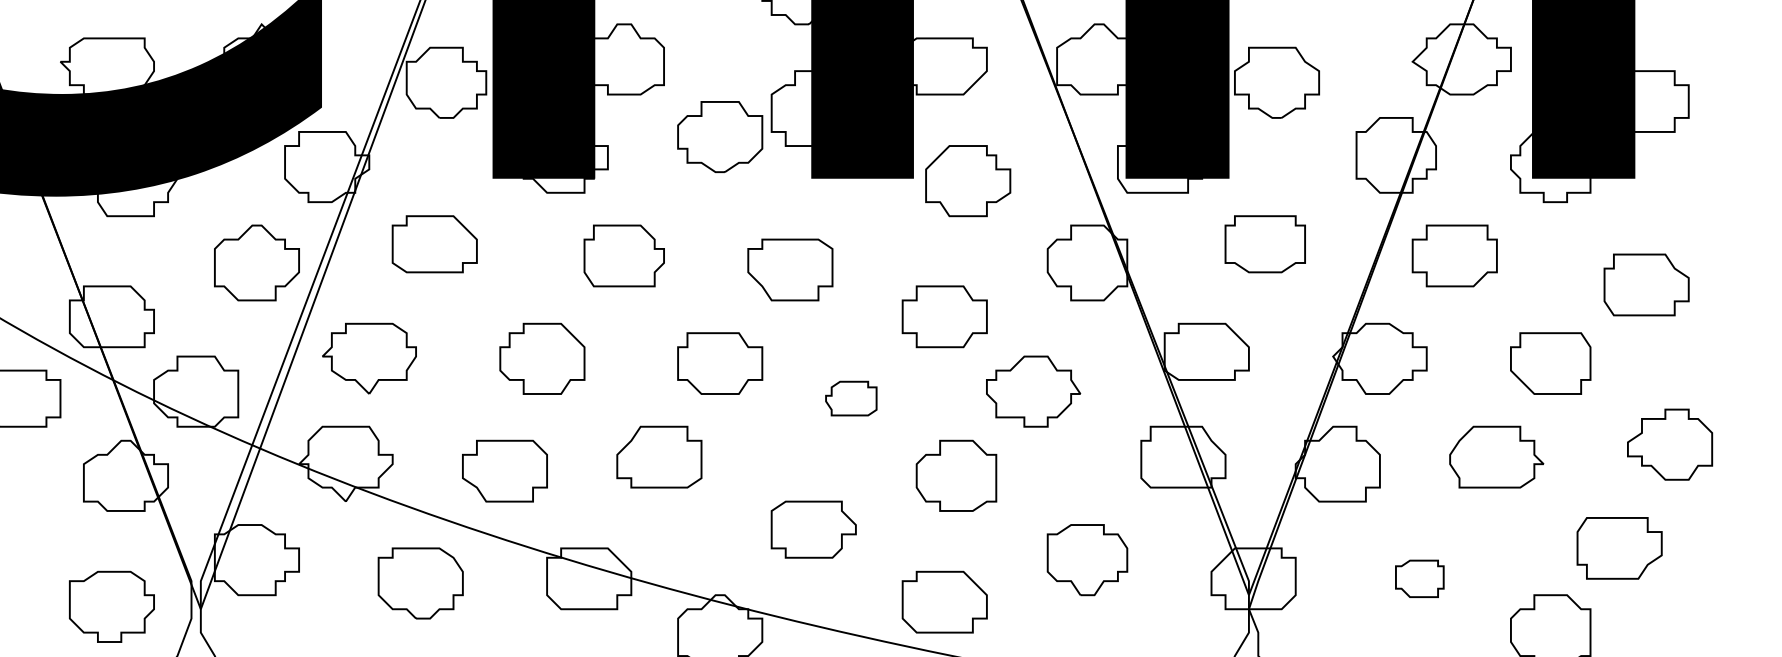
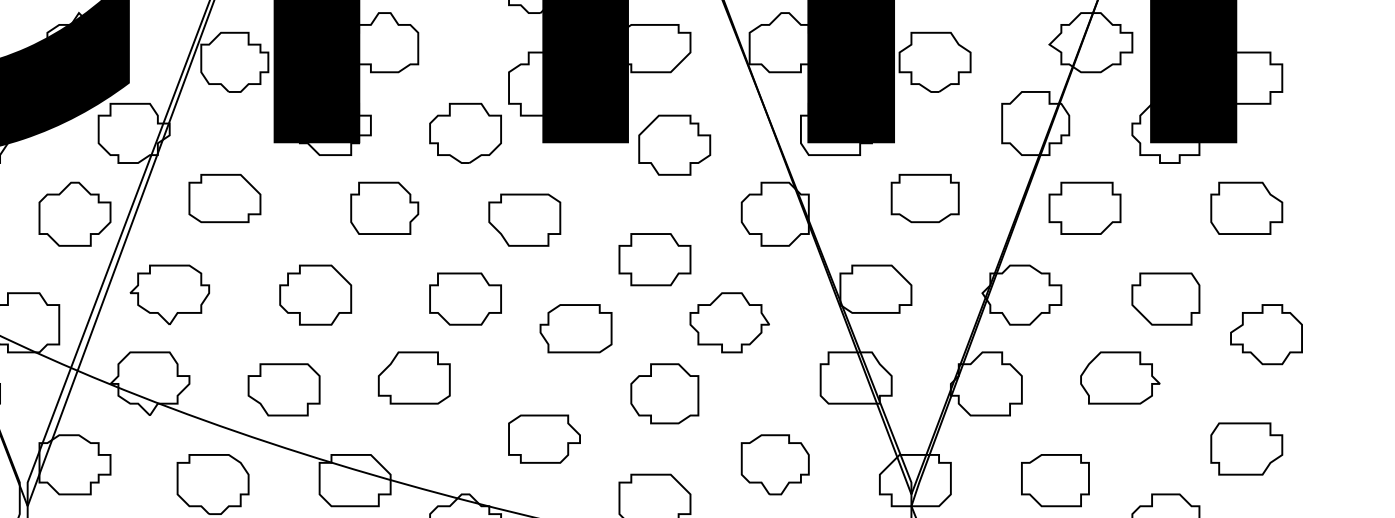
part: (720, 136) -> (465, 132), moved
part: (1646, 284) -> (1246, 207), moved
part: (851, 398) -> (576, 328), size x1.67
part: (1670, 444) -> (1266, 334), moved
part: (1619, 548) -> (1246, 449), moved
part: (1419, 578) -> (1055, 480), size x1.67

